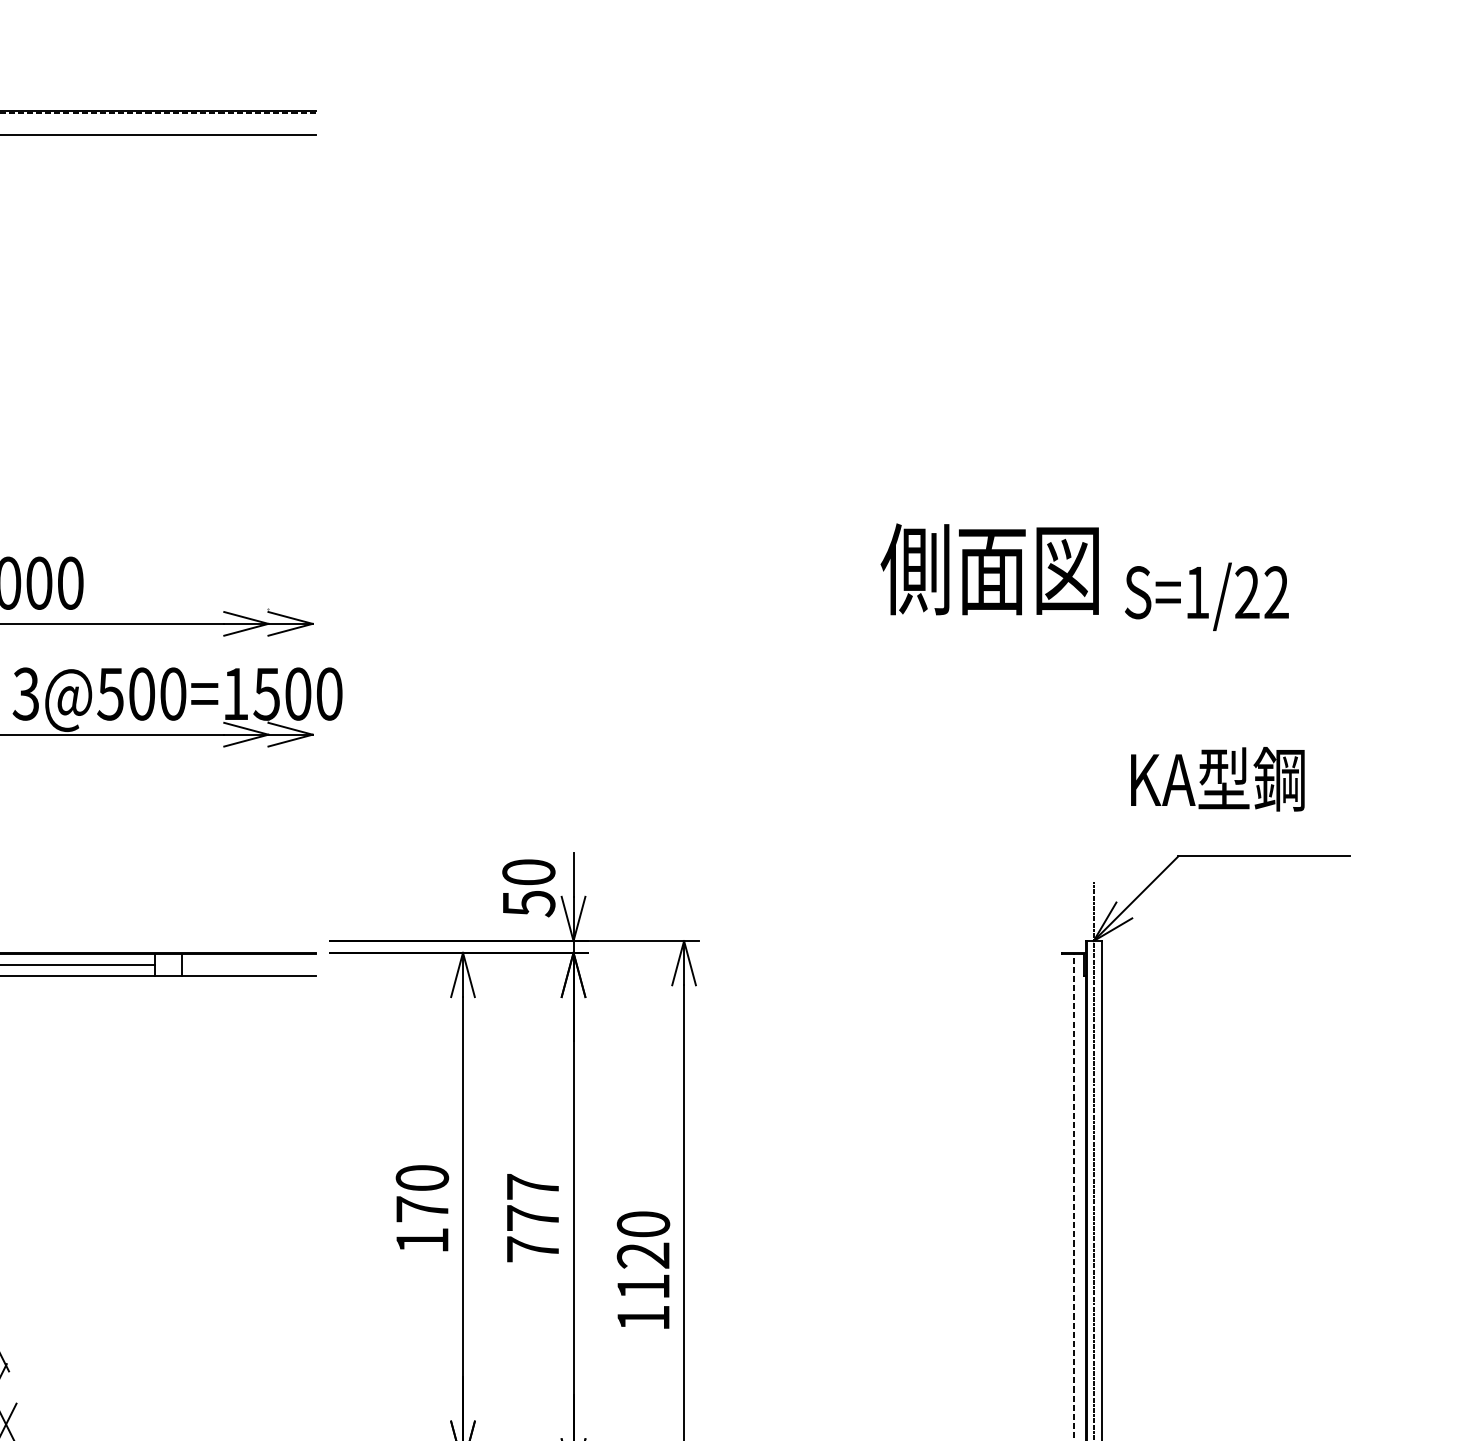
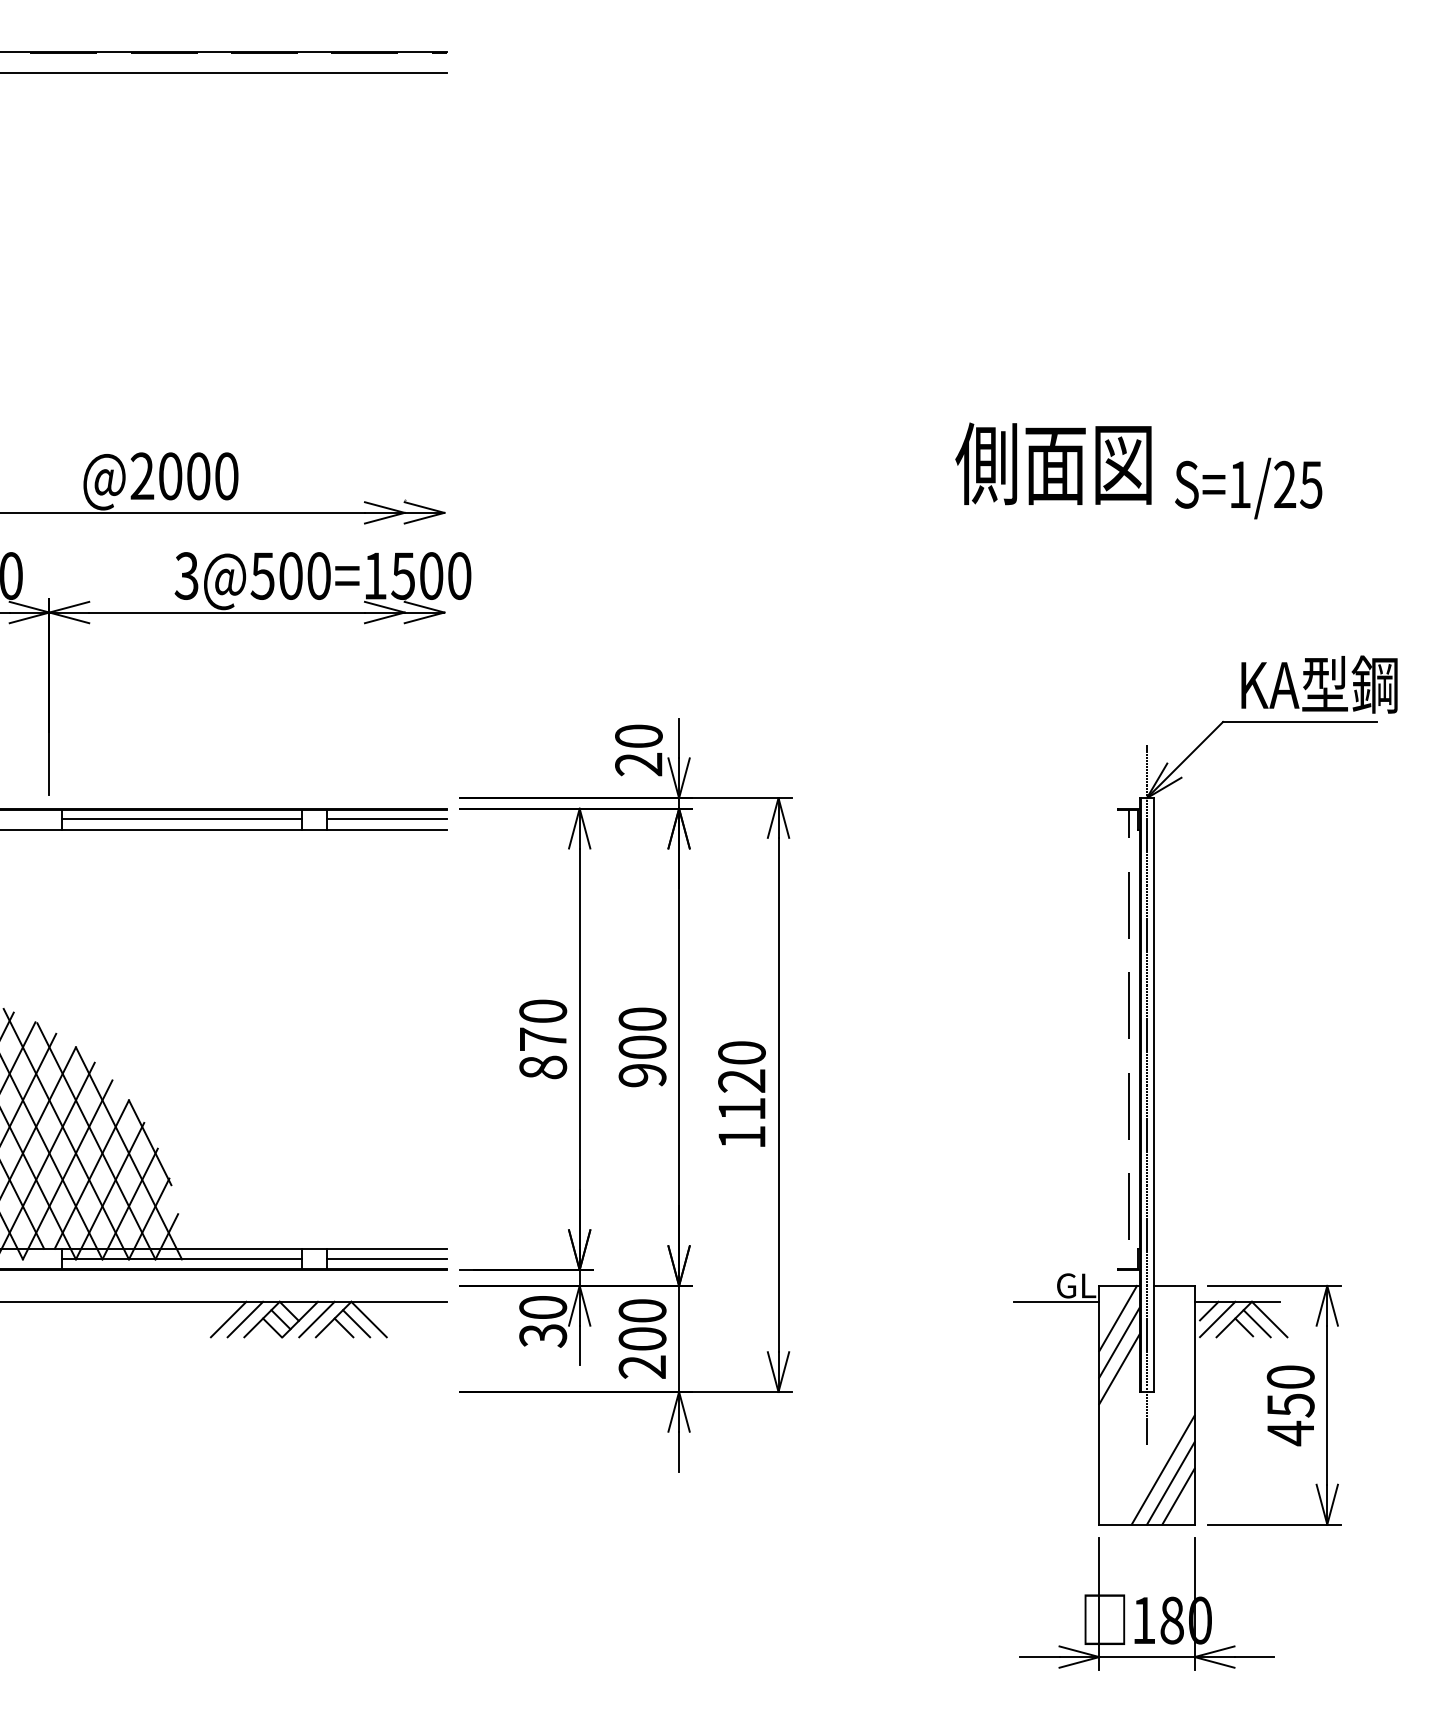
text: (1276, 592) -> (1311, 484), S=1/22 -> S=1/25
text: (1217, 779) -> (1319, 684), moved
text: (528, 903) -> (638, 764), 50 -> 20
line: (248, 964) -> (386, 819), added
text: (532, 1218) -> (642, 1047), 777 -> 900
text: (422, 1240) -> (543, 1067), 170 -> 870

